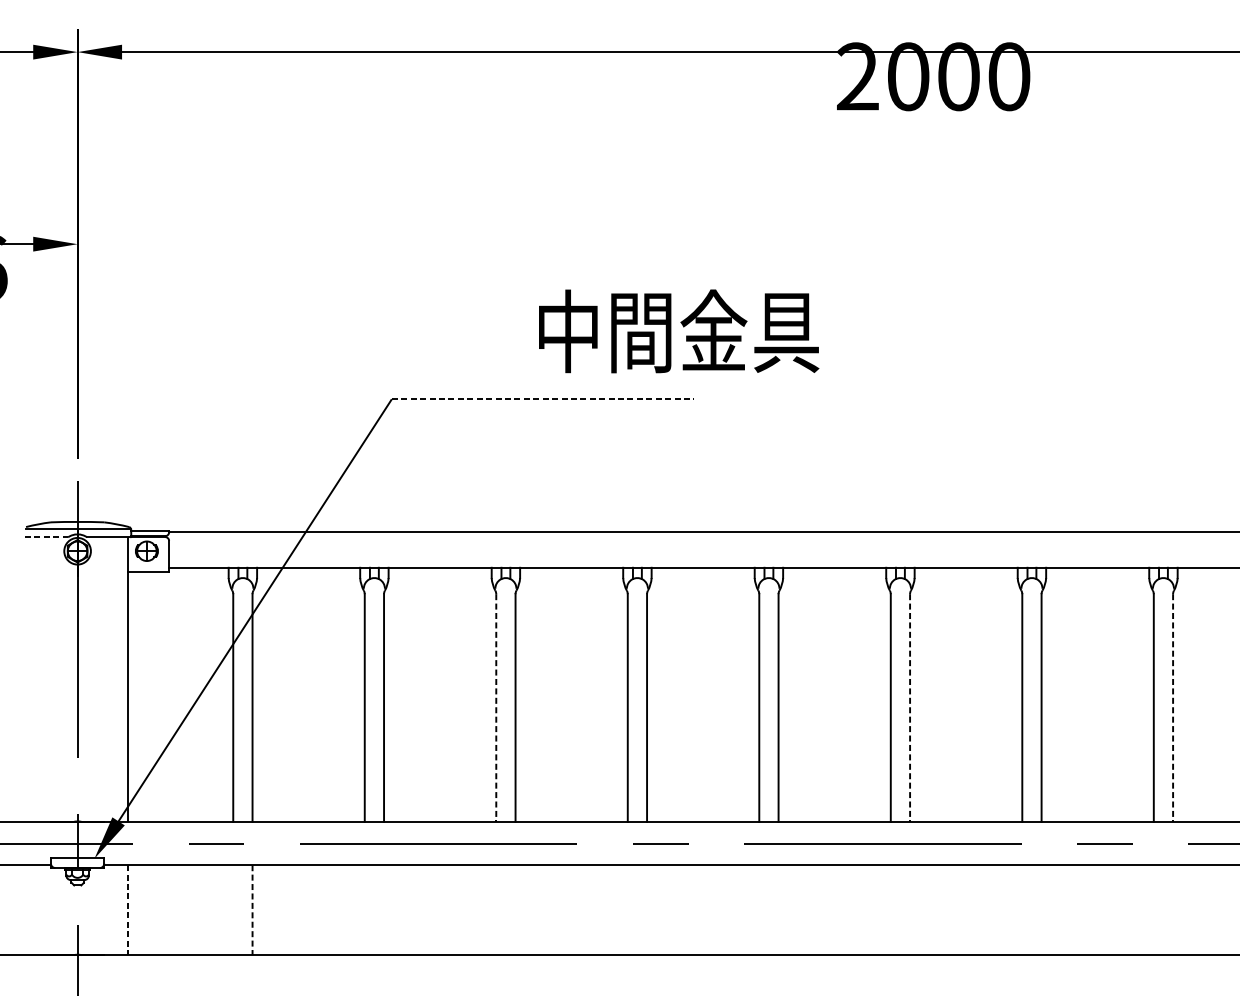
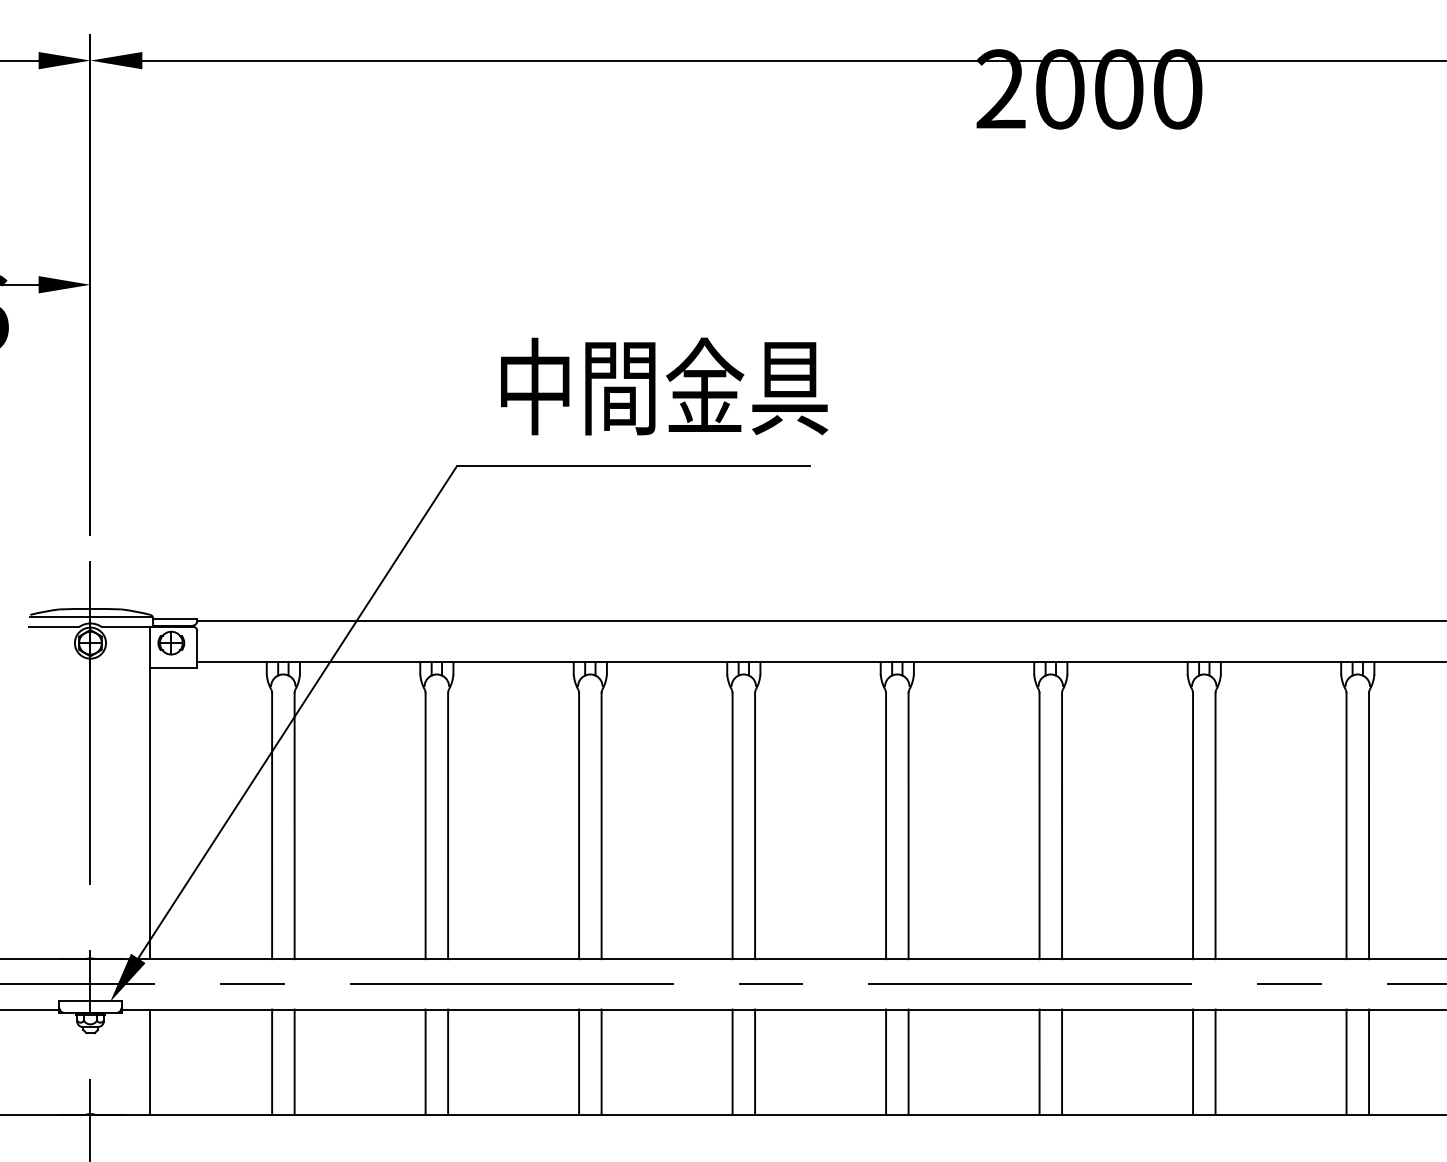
text: (679, 331) -> (664, 386), moved
line: (542, 399) -> (633, 465), dashed -> solid
line: (46, 536) -> (54, 626), dashed -> solid
line: (496, 708) -> (579, 826), dashed -> solid
line: (910, 708) -> (1062, 826), dashed -> solid
line: (1173, 708) -> (1369, 826), dashed -> solid
line: (233, 909) -> (272, 1061), added
line: (364, 909) -> (425, 1061), added
line: (384, 909) -> (448, 1061), added
line: (496, 909) -> (579, 1061), added
line: (515, 909) -> (601, 1061), added
line: (627, 909) -> (732, 1061), added
line: (647, 909) -> (755, 1061), added
line: (759, 909) -> (886, 1061), added
line: (778, 909) -> (908, 1061), added
line: (890, 909) -> (1039, 1061), added
line: (910, 909) -> (1062, 1061), added
line: (1022, 909) -> (1193, 1061), added
line: (1041, 909) -> (1215, 1061), added
line: (1153, 909) -> (1346, 1061), added
line: (1173, 909) -> (1369, 1061), added
line: (128, 910) -> (149, 1062), dashed -> solid
line: (252, 910) -> (294, 1062), dashed -> solid

